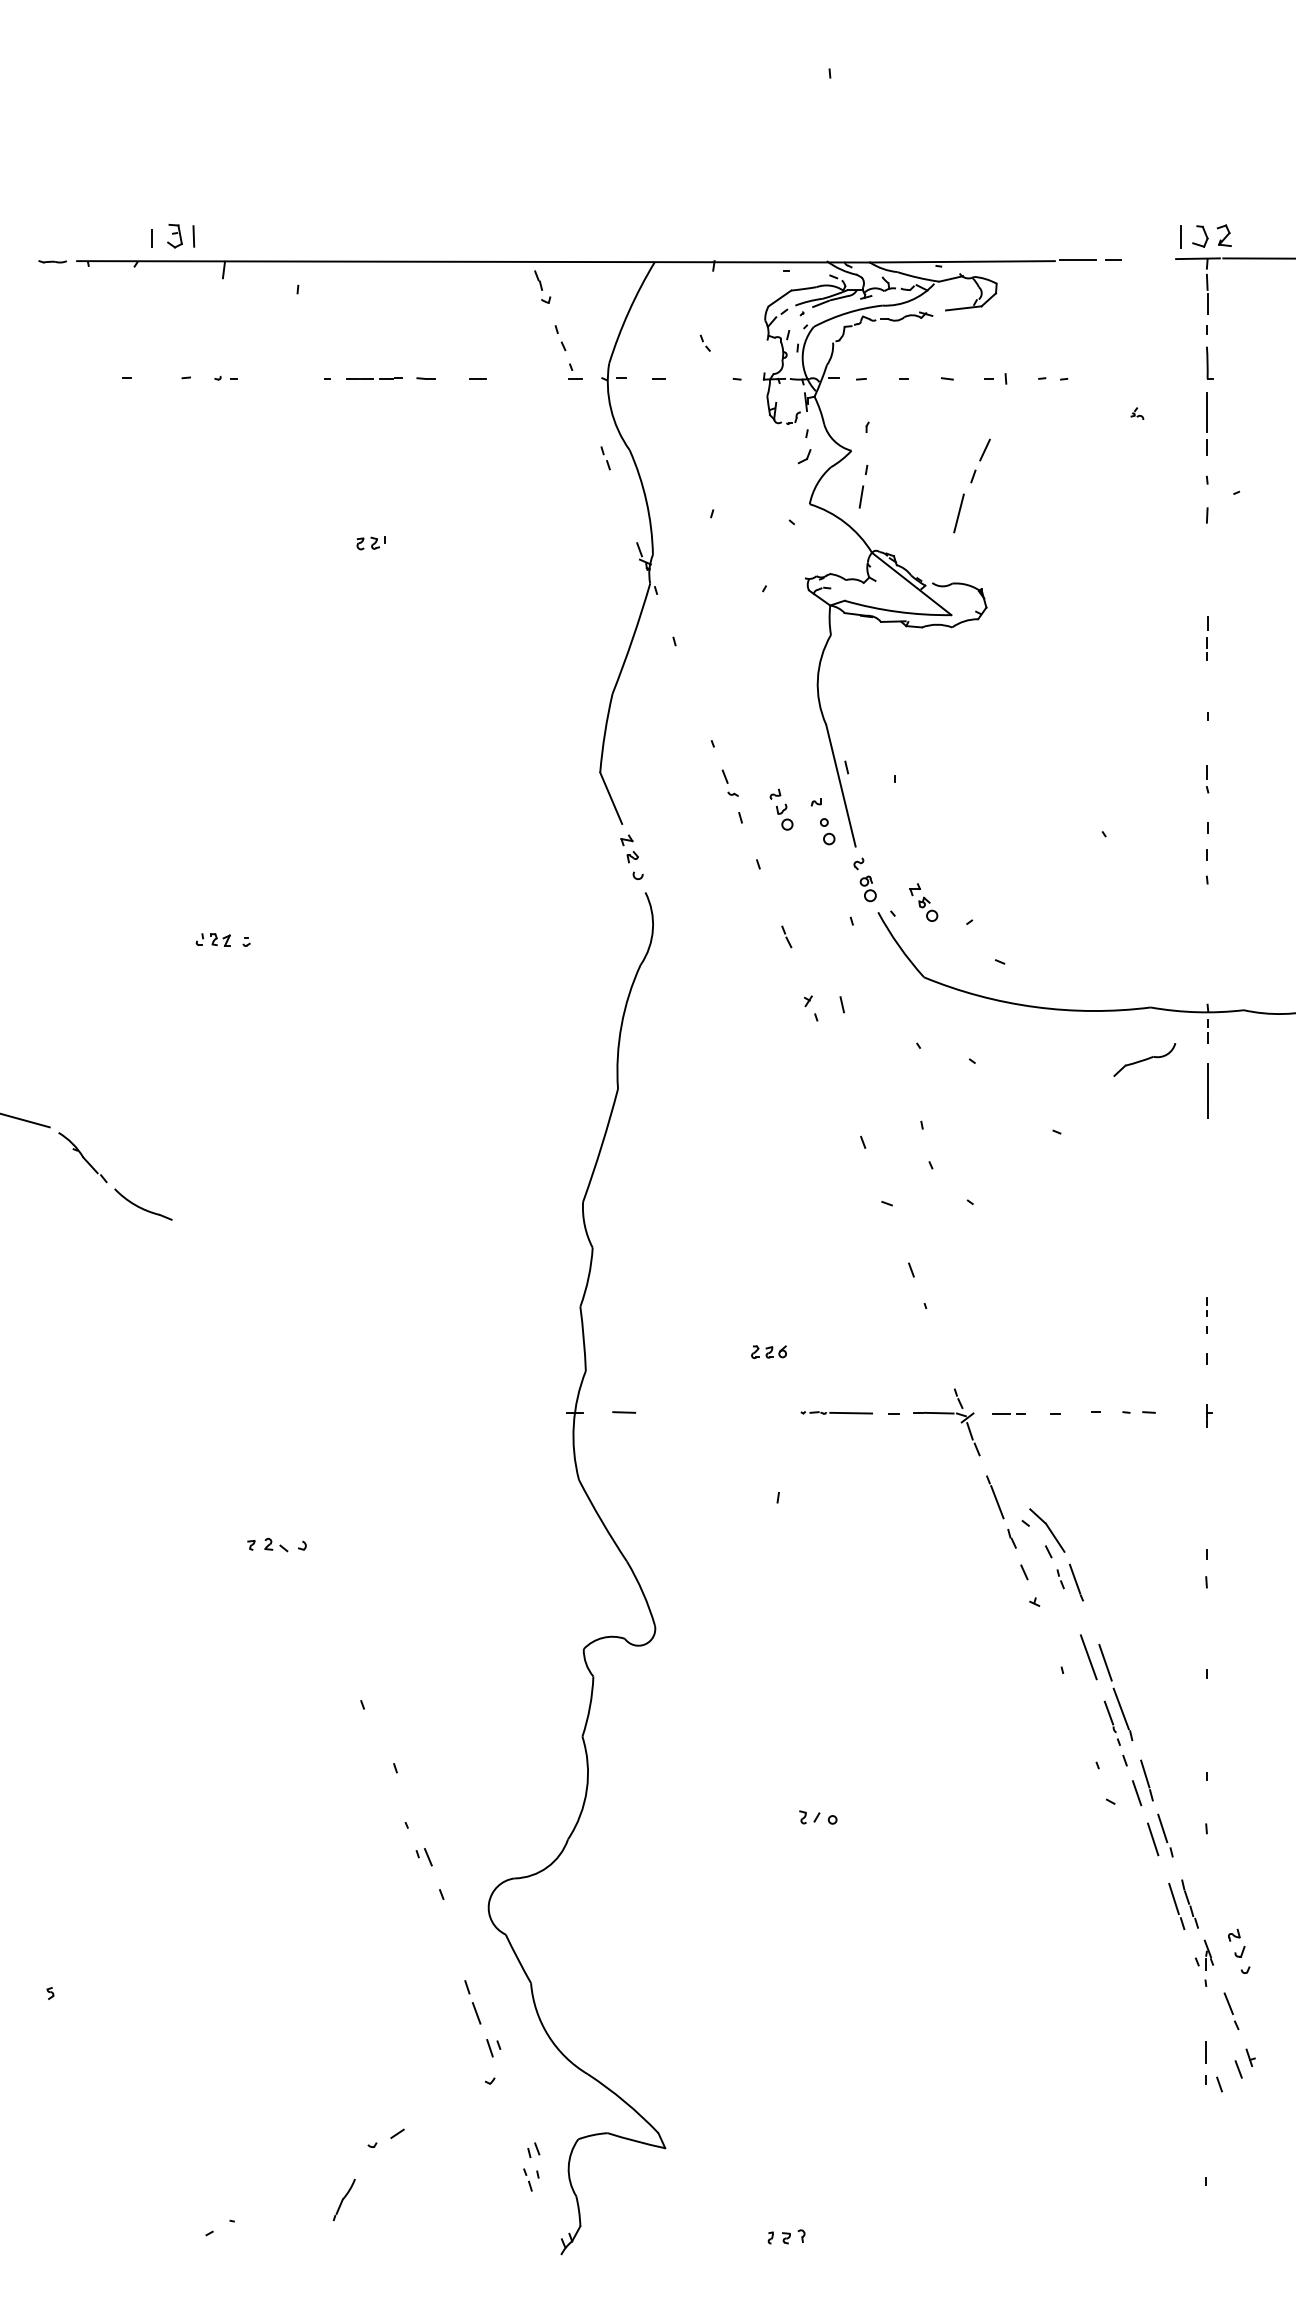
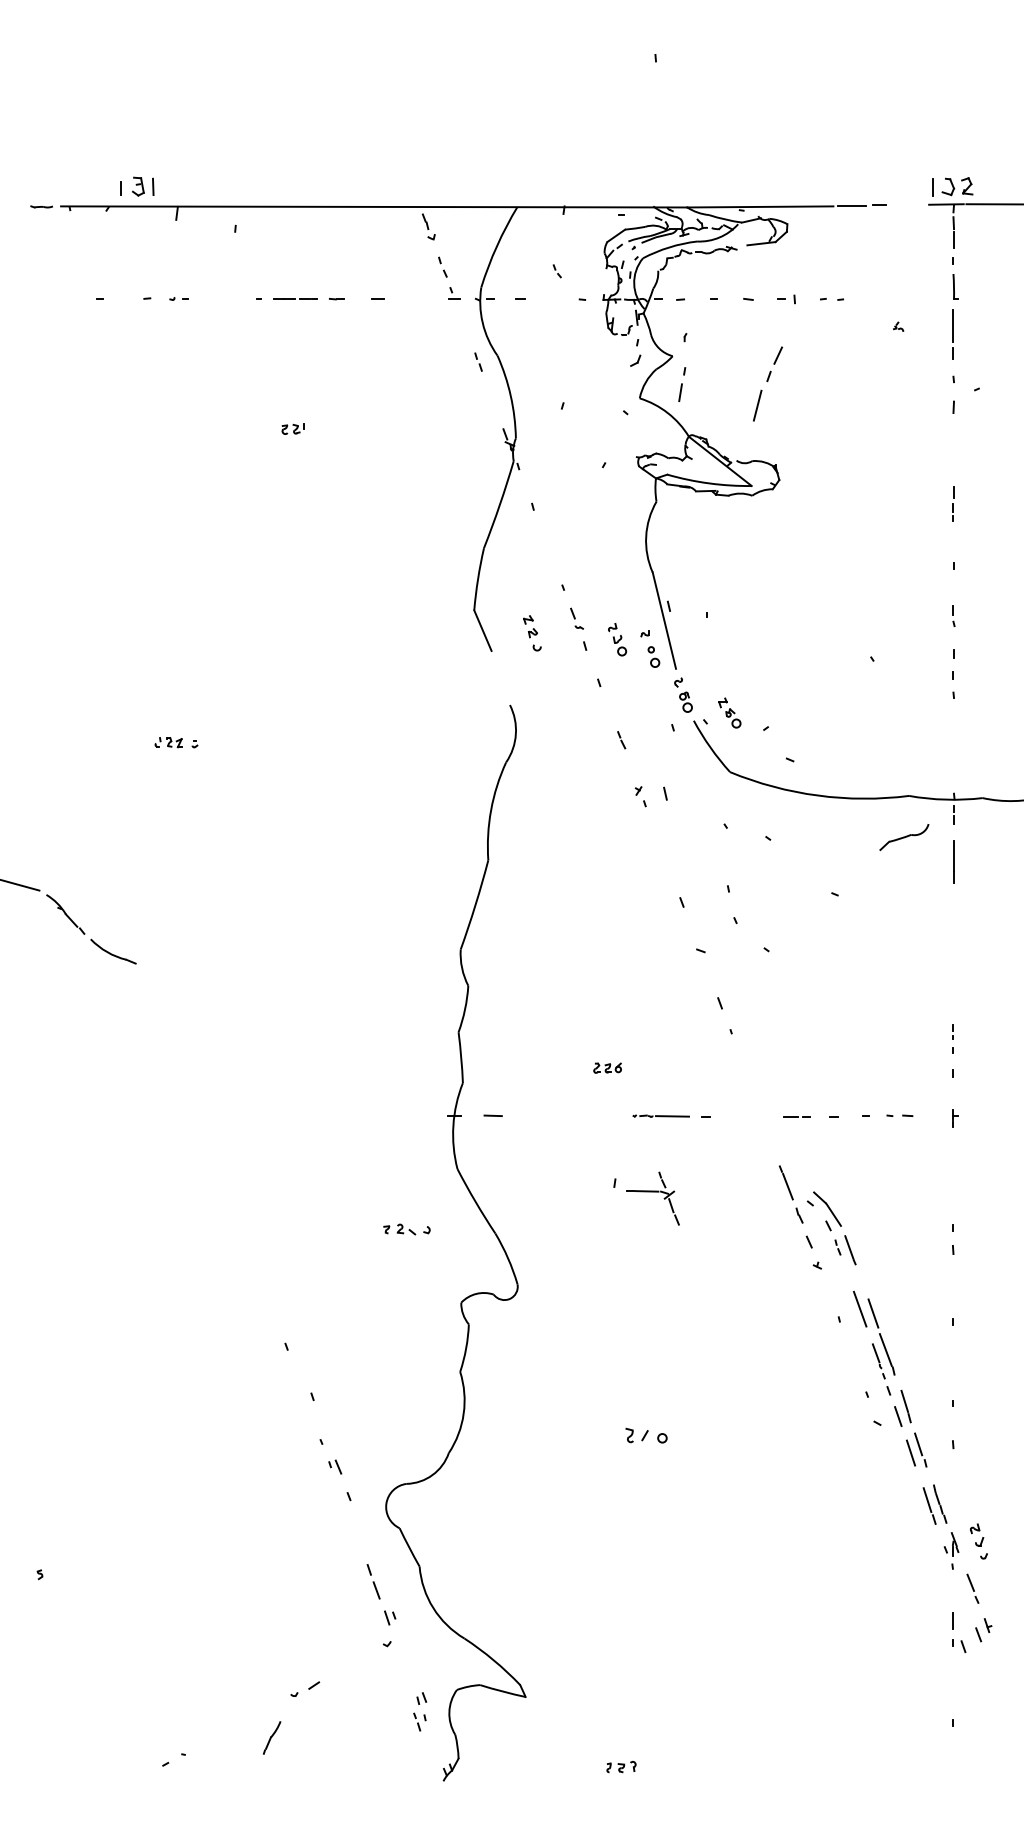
part: (632, 857) -> (532, 633), moved
part: (946, 1422) -> (652, 1198), moved
part: (276, 1544) -> (406, 1229), moved
part: (818, 1817) -> (646, 1435), size x1.4

